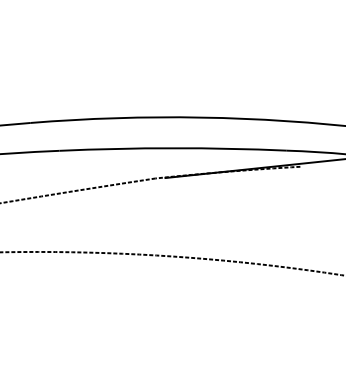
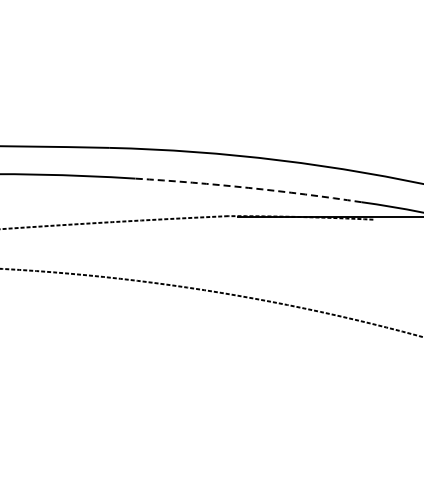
arc: (172, 147) -> (248, 187), solid -> dashed

